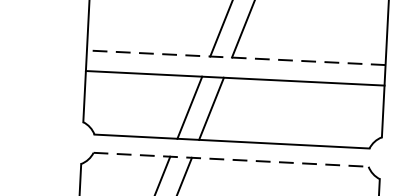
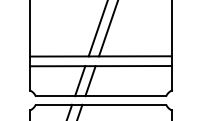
line: (237, 58) -> (101, 56), dashed -> solid
line: (232, 159) -> (101, 104), dashed -> solid

